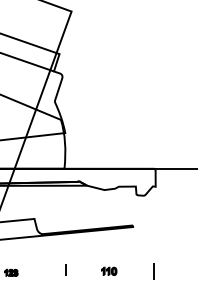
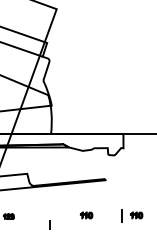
line: (65, 269) -> (49, 224), moved
part: (172, 270) -> (136, 214), added

